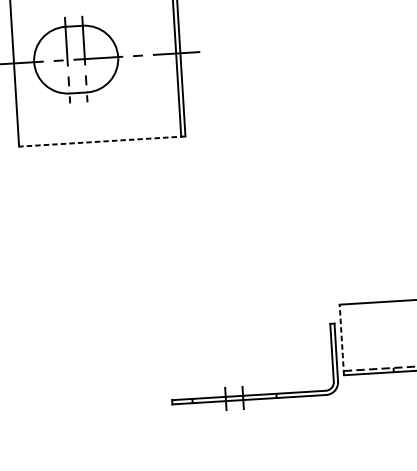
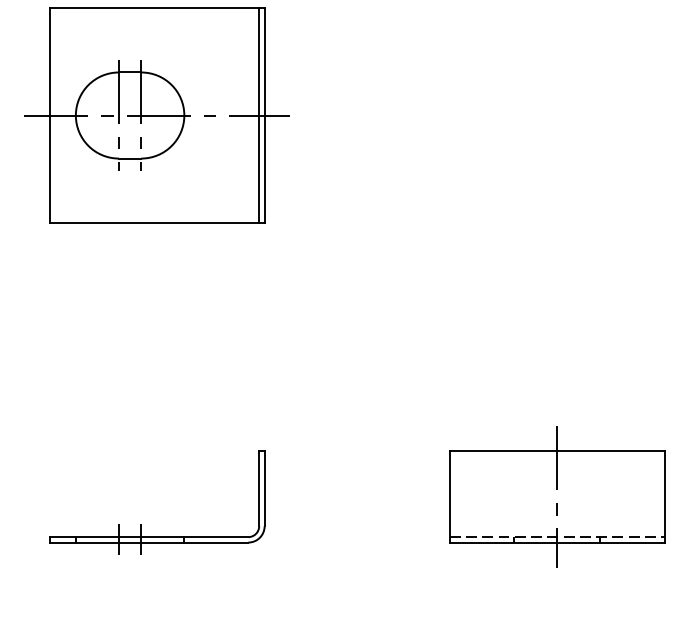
line: (101, 141) -> (156, 222), dashed -> solid
line: (341, 340) -> (449, 497), dashed -> solid
part: (242, 386) -> (141, 524), moved

